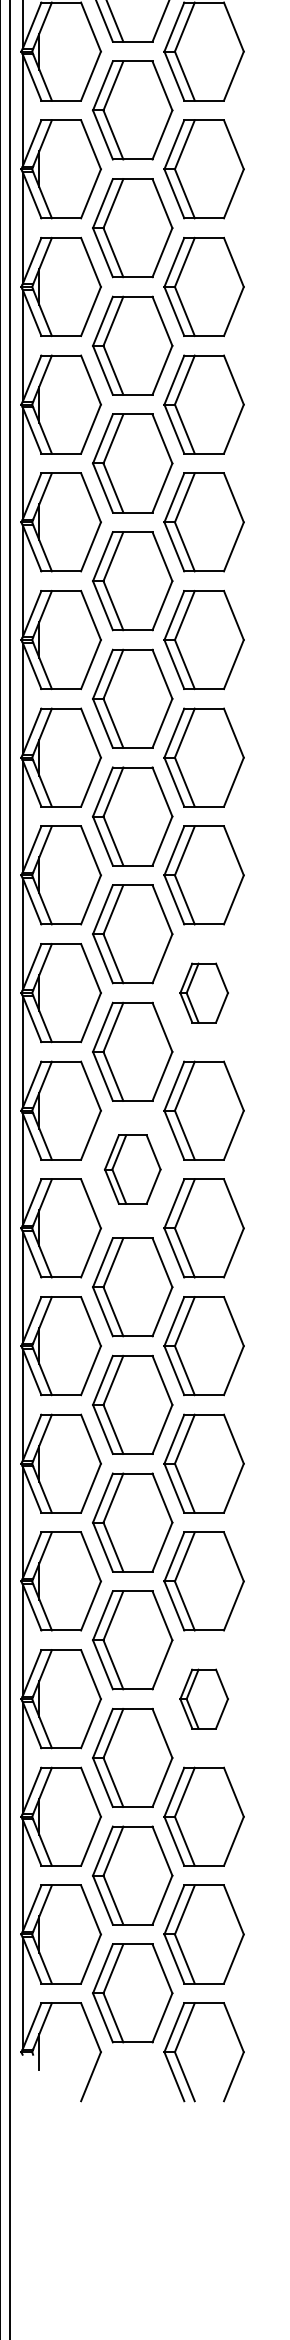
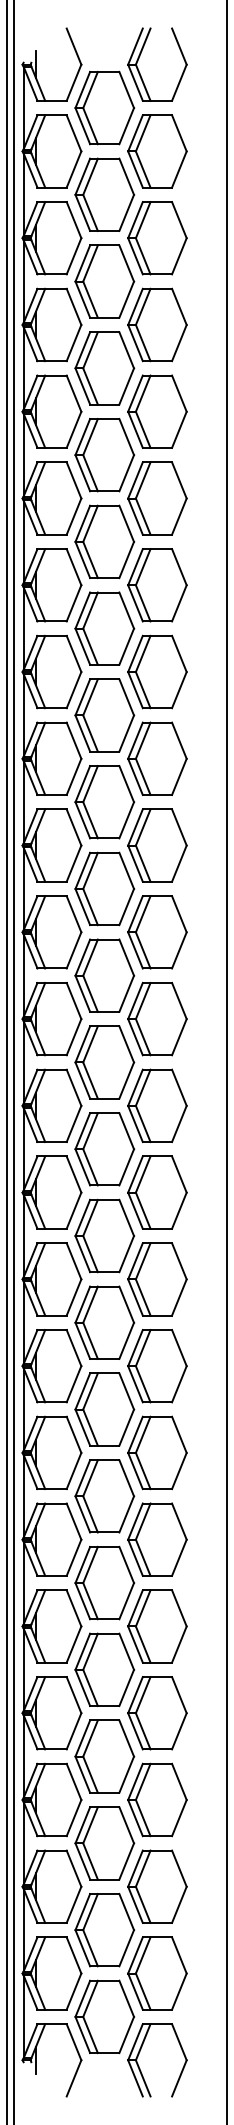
part: (204, 993) -> (157, 1279), size x1.67
part: (132, 1169) -> (104, 1409), size x1.43
part: (204, 1698) -> (157, 1799), size x1.67

